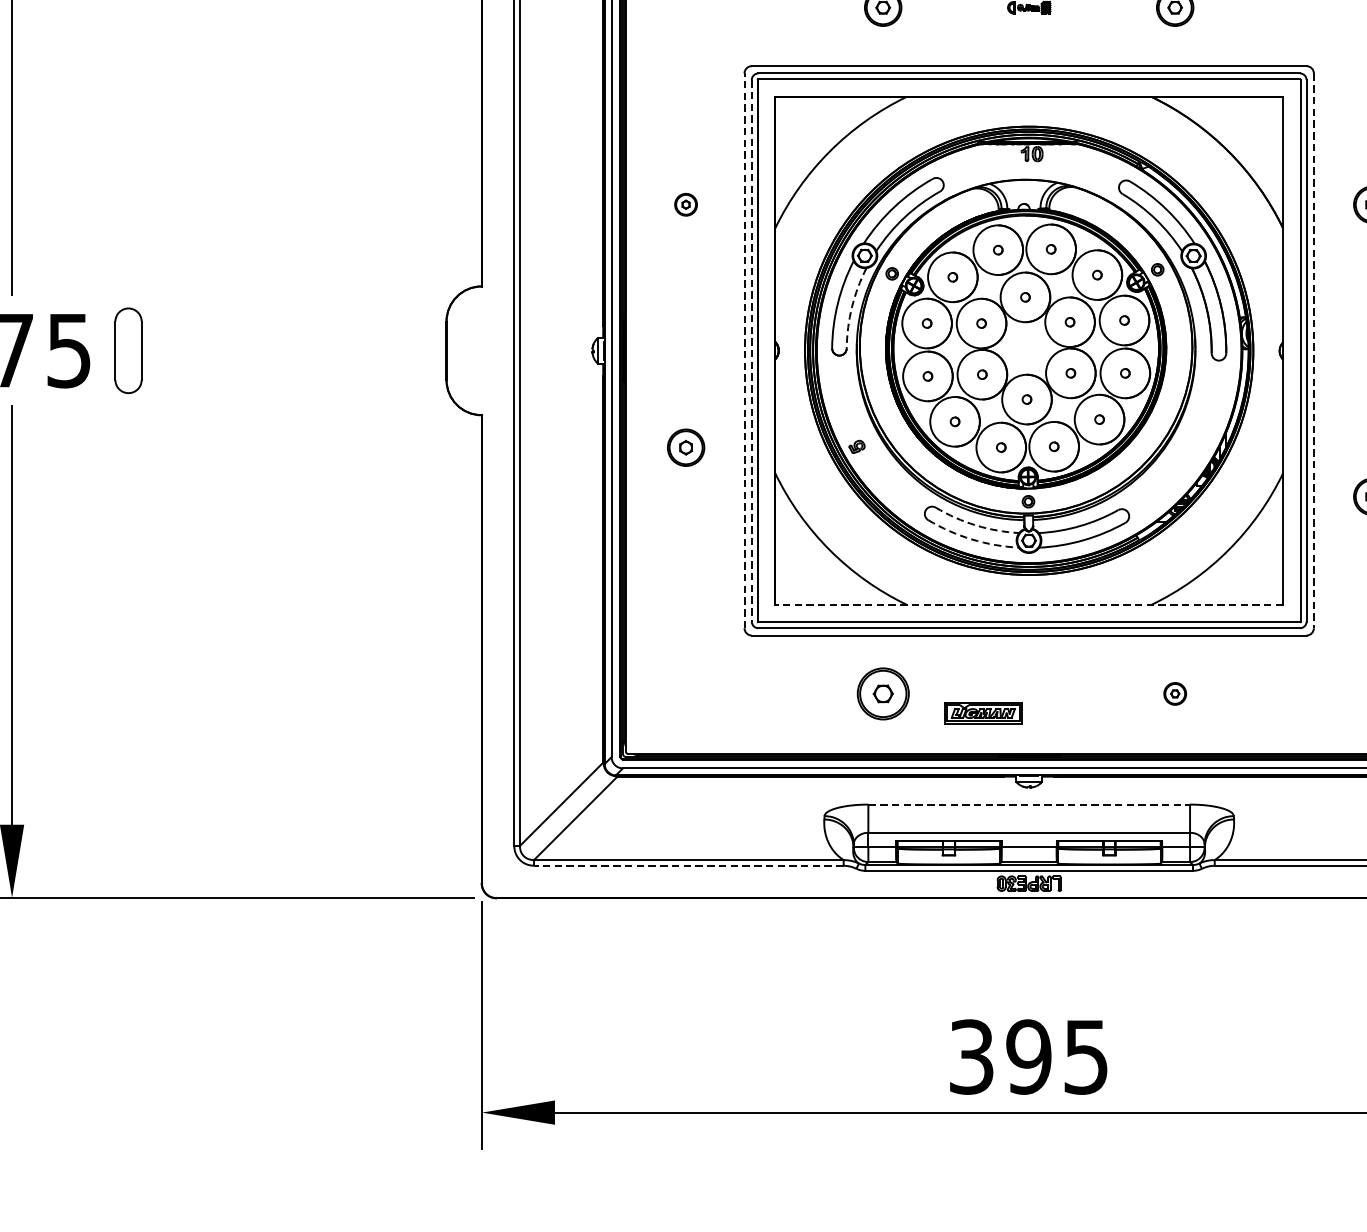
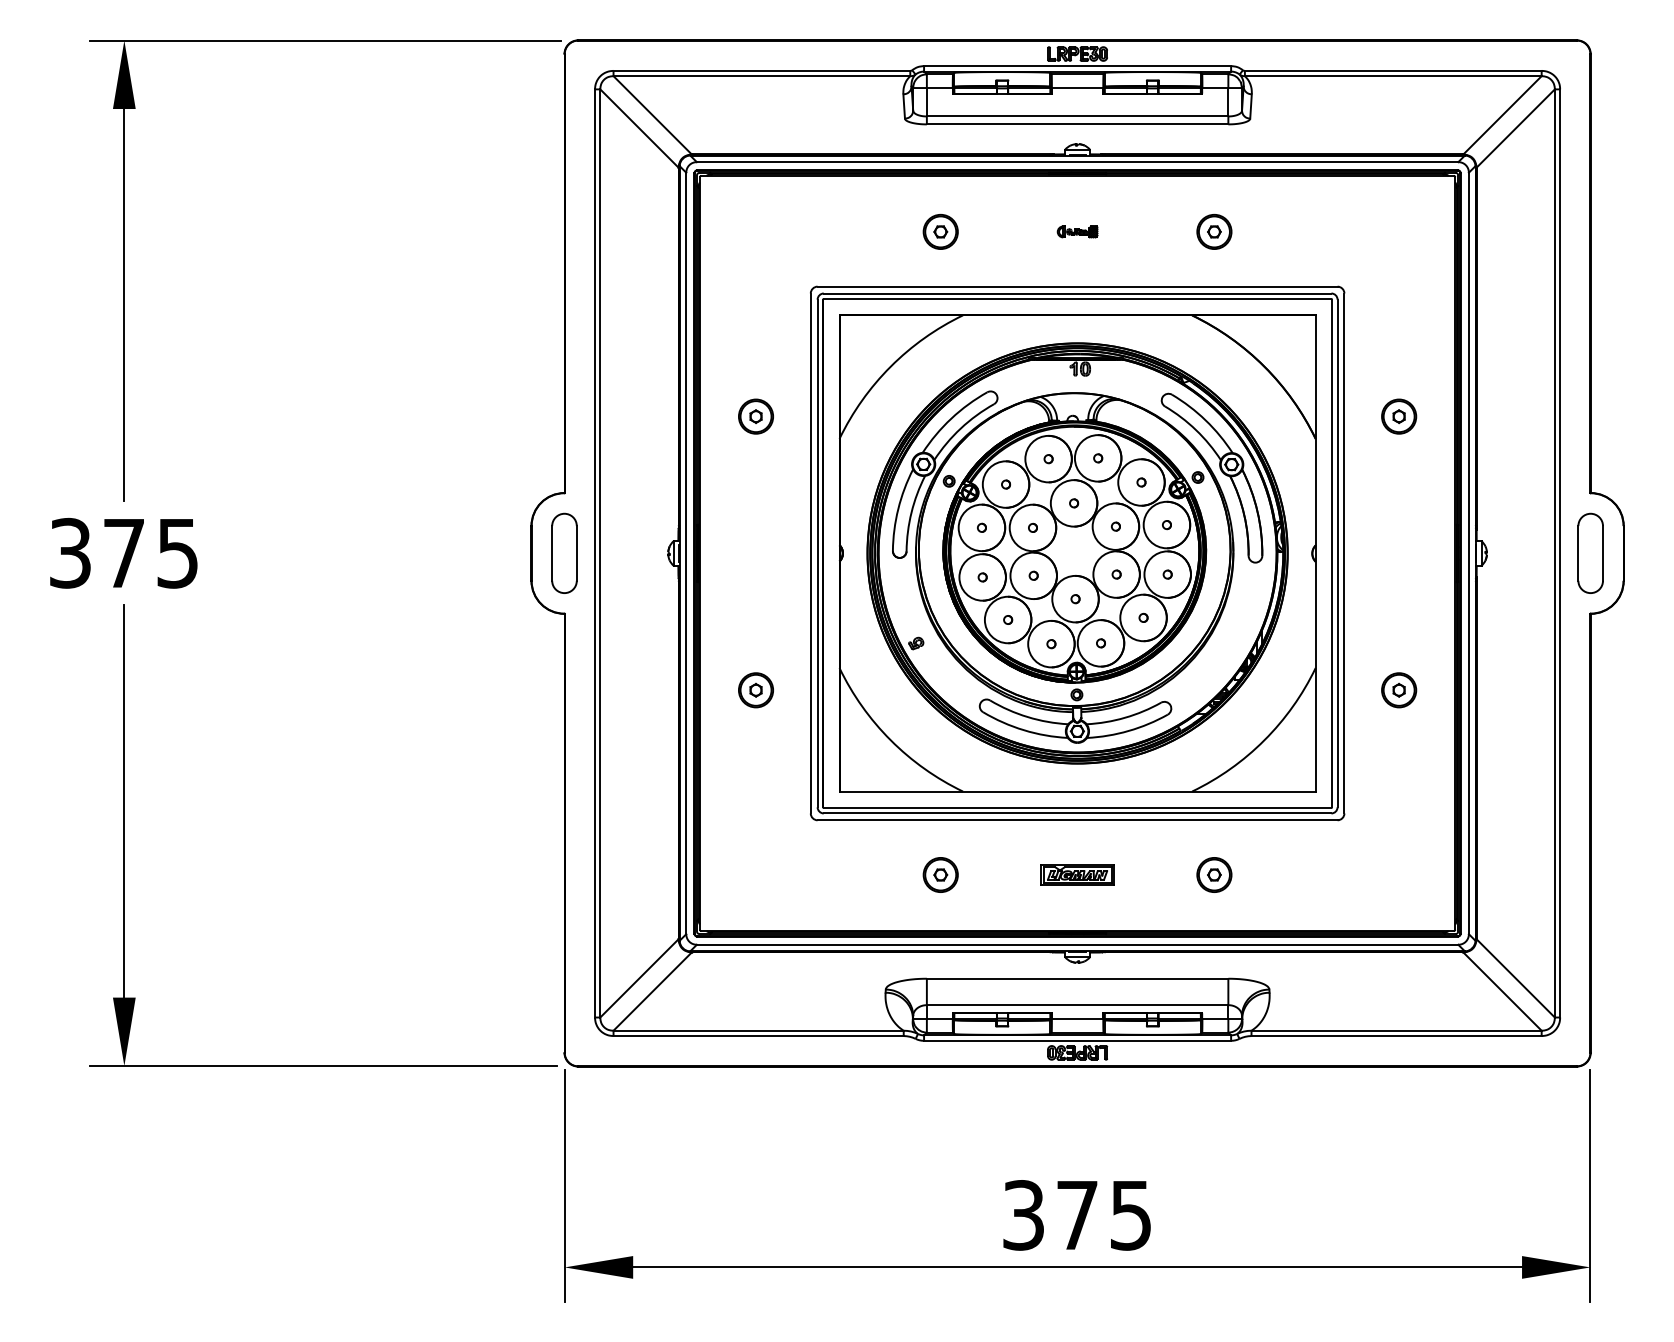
part: (685, 204) -> (755, 416), size x1.67
arc: (851, 307) -> (911, 512), dashed -> solid
part: (128, 349) -> (564, 552), moved
line: (744, 350) -> (810, 553), dashed -> solid
line: (751, 350) -> (817, 553), dashed -> solid
line: (1313, 350) -> (1344, 553), dashed -> solid
part: (685, 447) -> (755, 690), moved
arc: (975, 525) -> (1027, 717), dashed -> solid
arc: (971, 539) -> (1023, 730), dashed -> solid
line: (1029, 604) -> (1077, 791), dashed -> solid
part: (882, 693) -> (940, 874), size x0.71
part: (1175, 693) -> (1214, 874), size x1.67
part: (983, 712) -> (1077, 874), moved
line: (1029, 804) -> (1077, 978), dashed -> solid
line: (688, 866) -> (758, 1036), dashed -> solid
text: (1029, 1057) -> (1077, 1215), 395 -> 375

